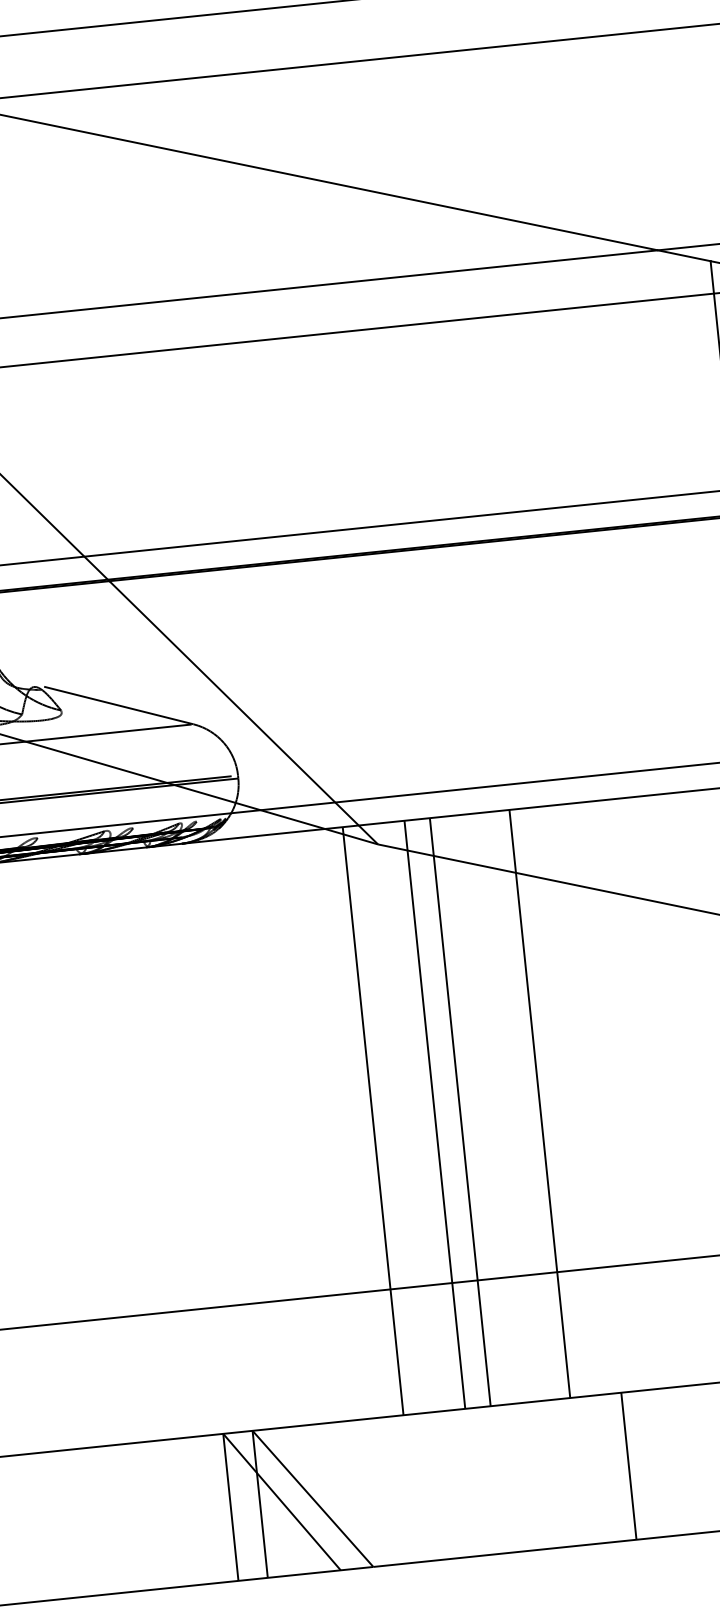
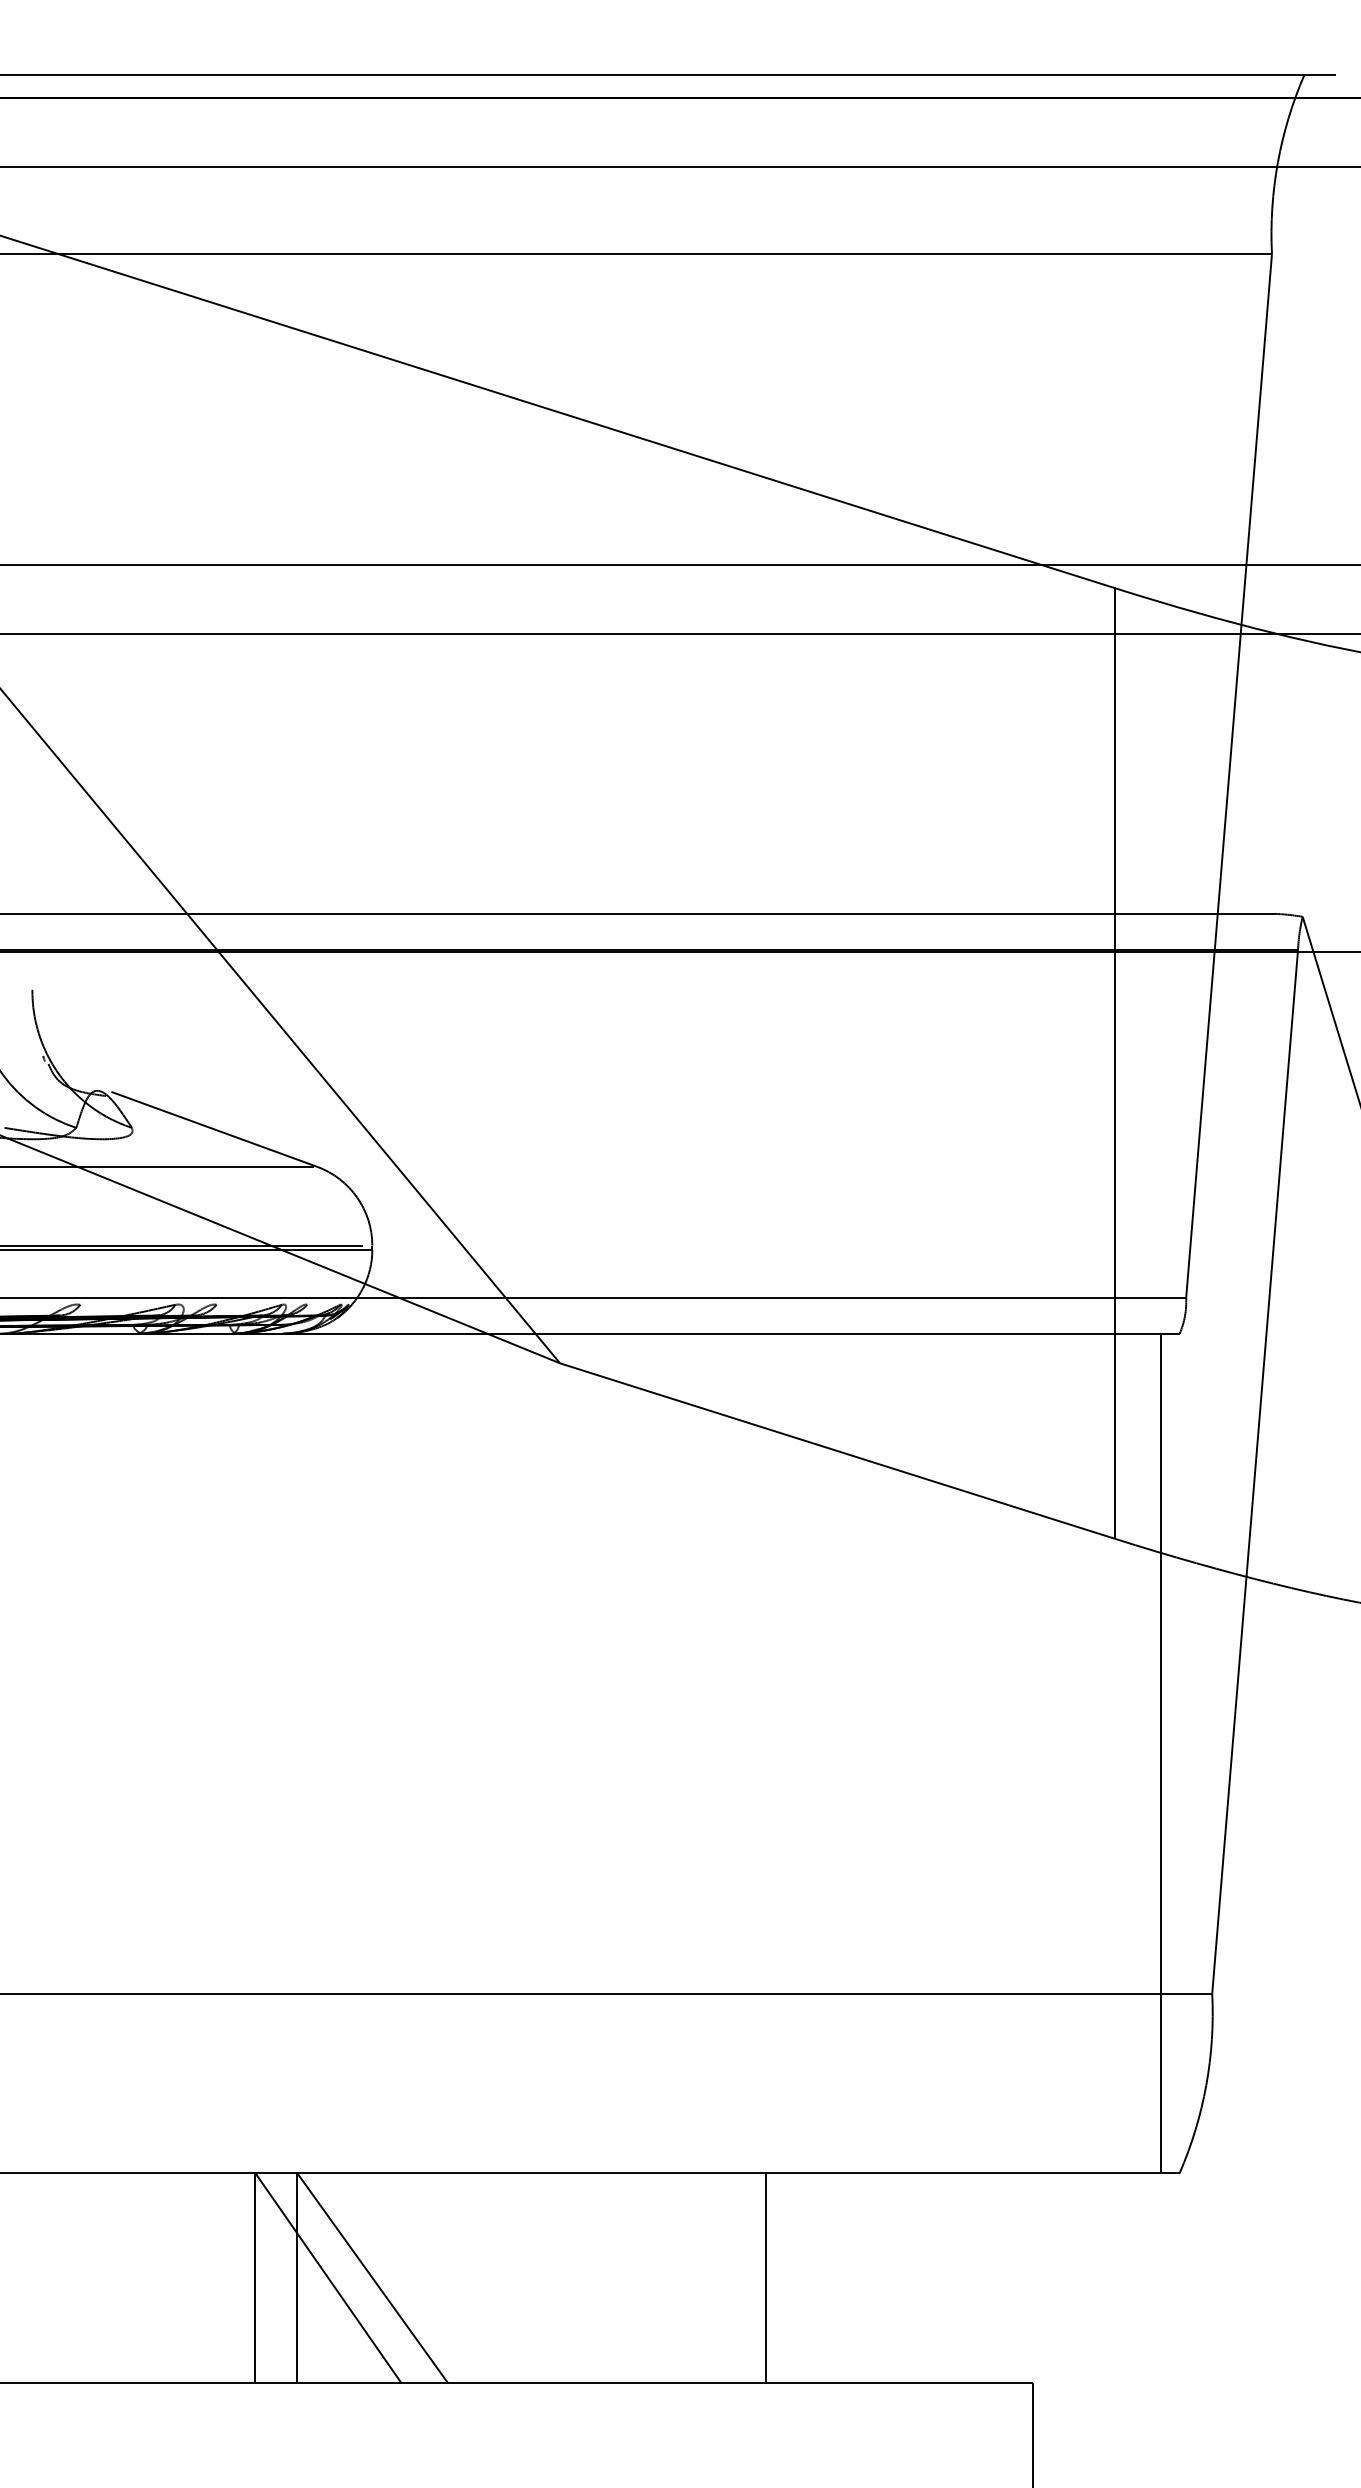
line: (539, 1103) -> (750, 1753), removed
line: (460, 1112) -> (637, 1753), removed
line: (434, 1114) -> (600, 1753), removed
line: (373, 1121) -> (512, 1753), removed
line: (628, 1466) -> (765, 2278), moved

